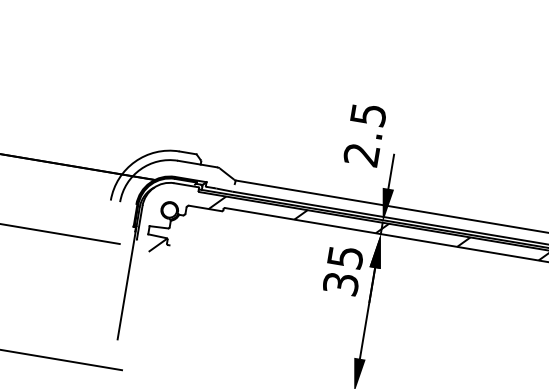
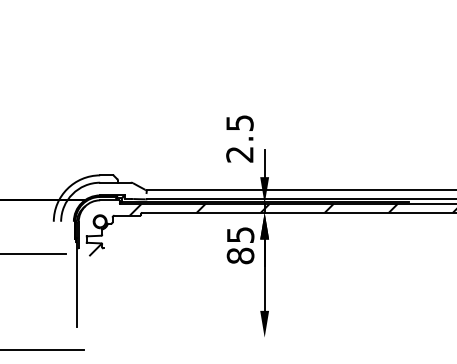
text: (341, 283) -> (240, 255), 35 -> 85

